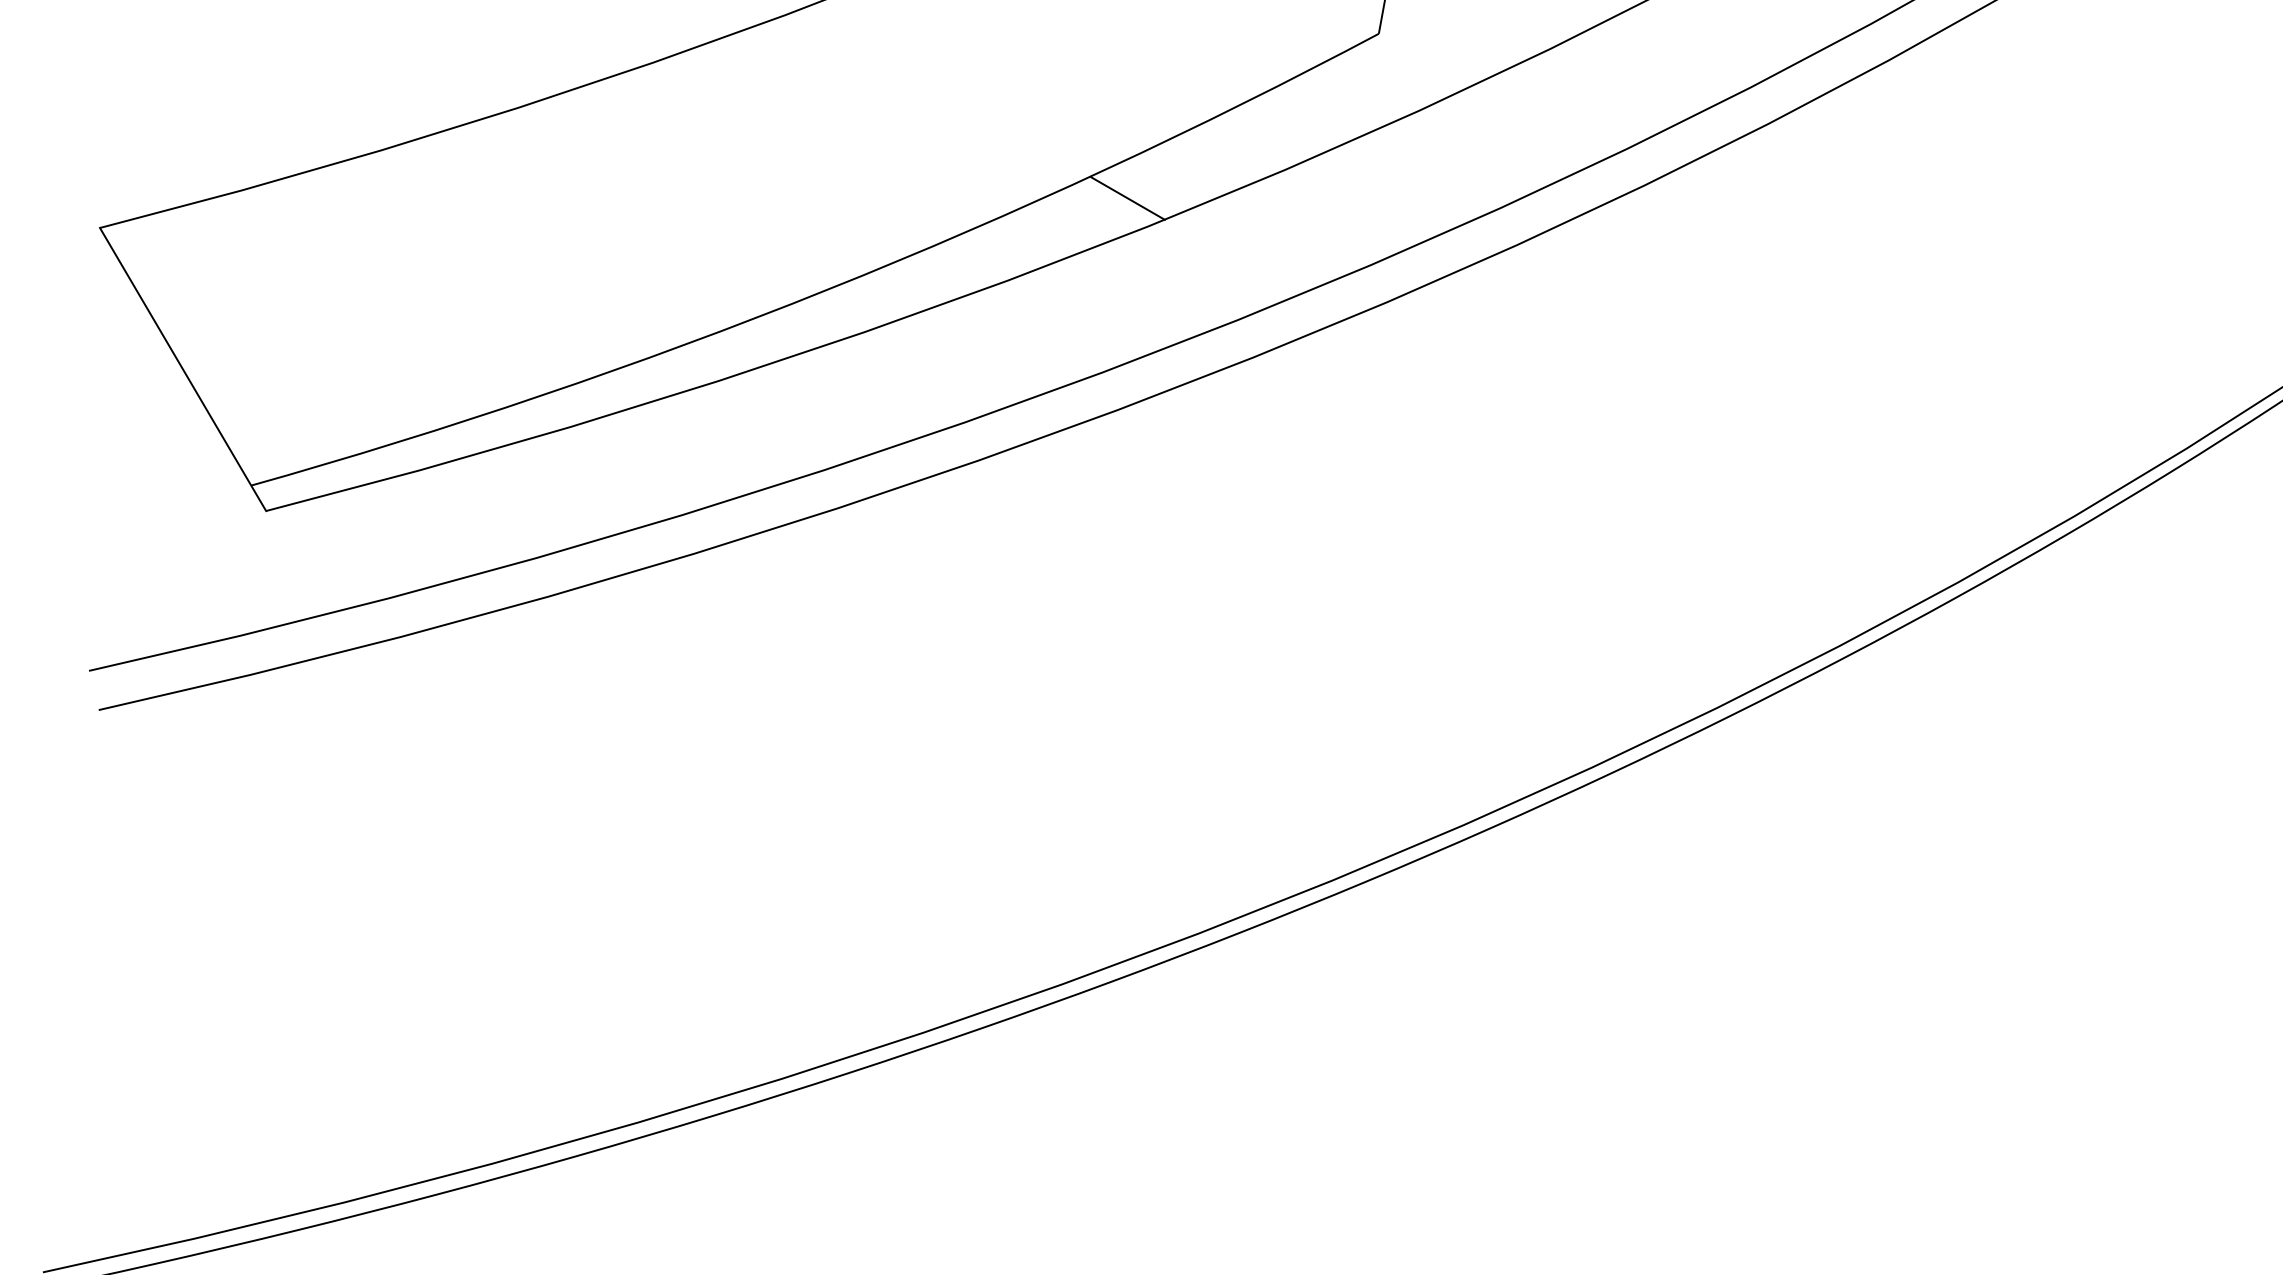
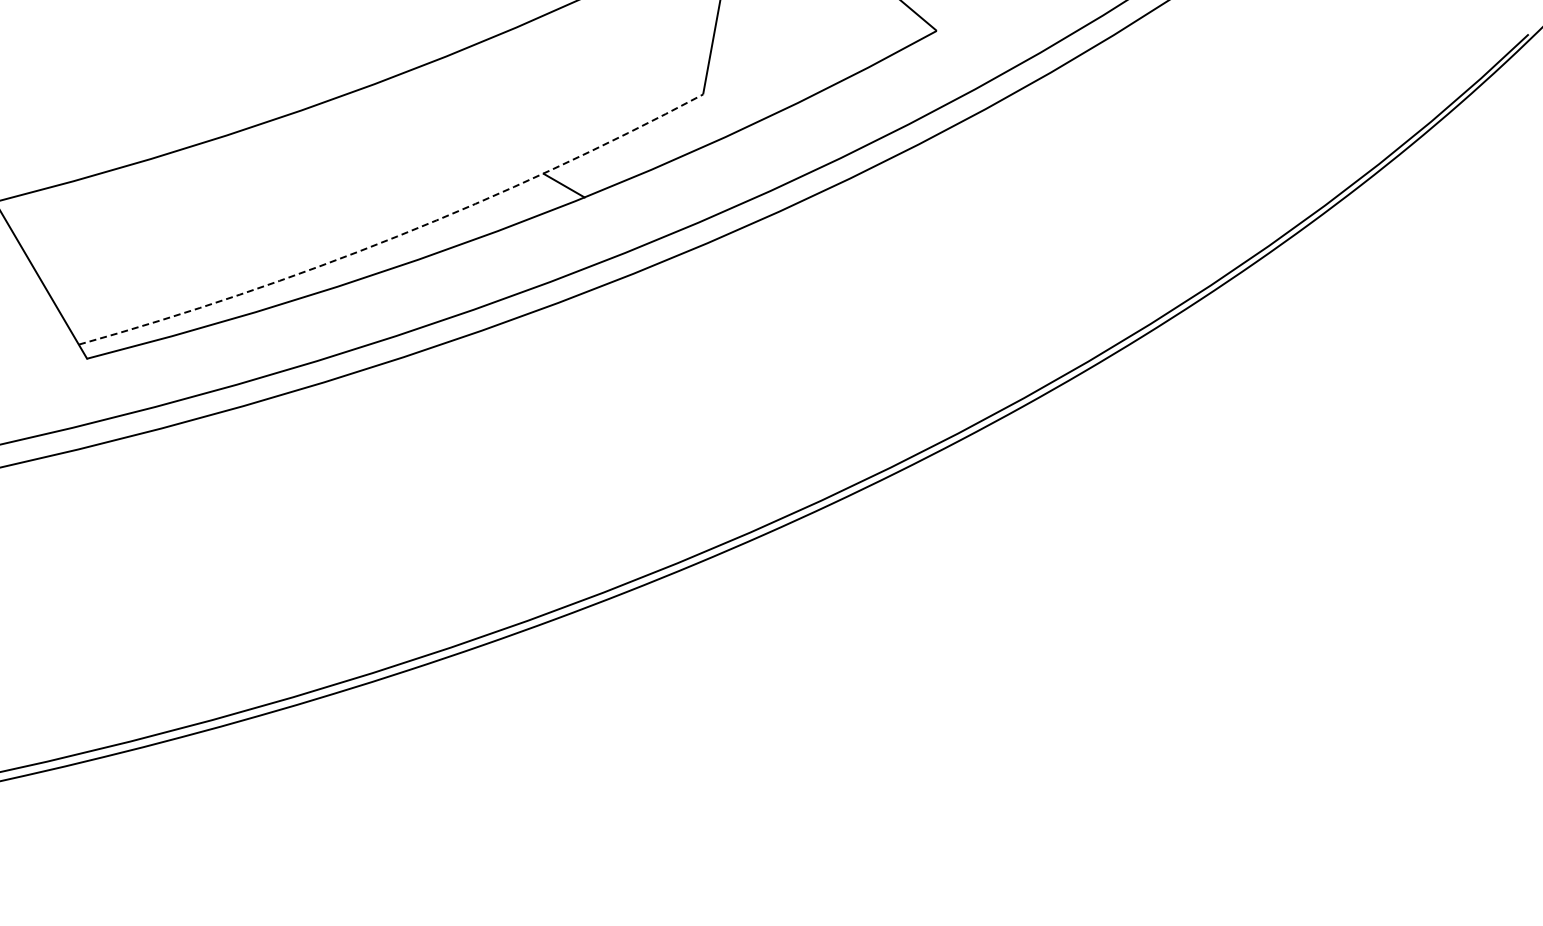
arc: (826, 290) -> (397, 236), solid -> dashed

